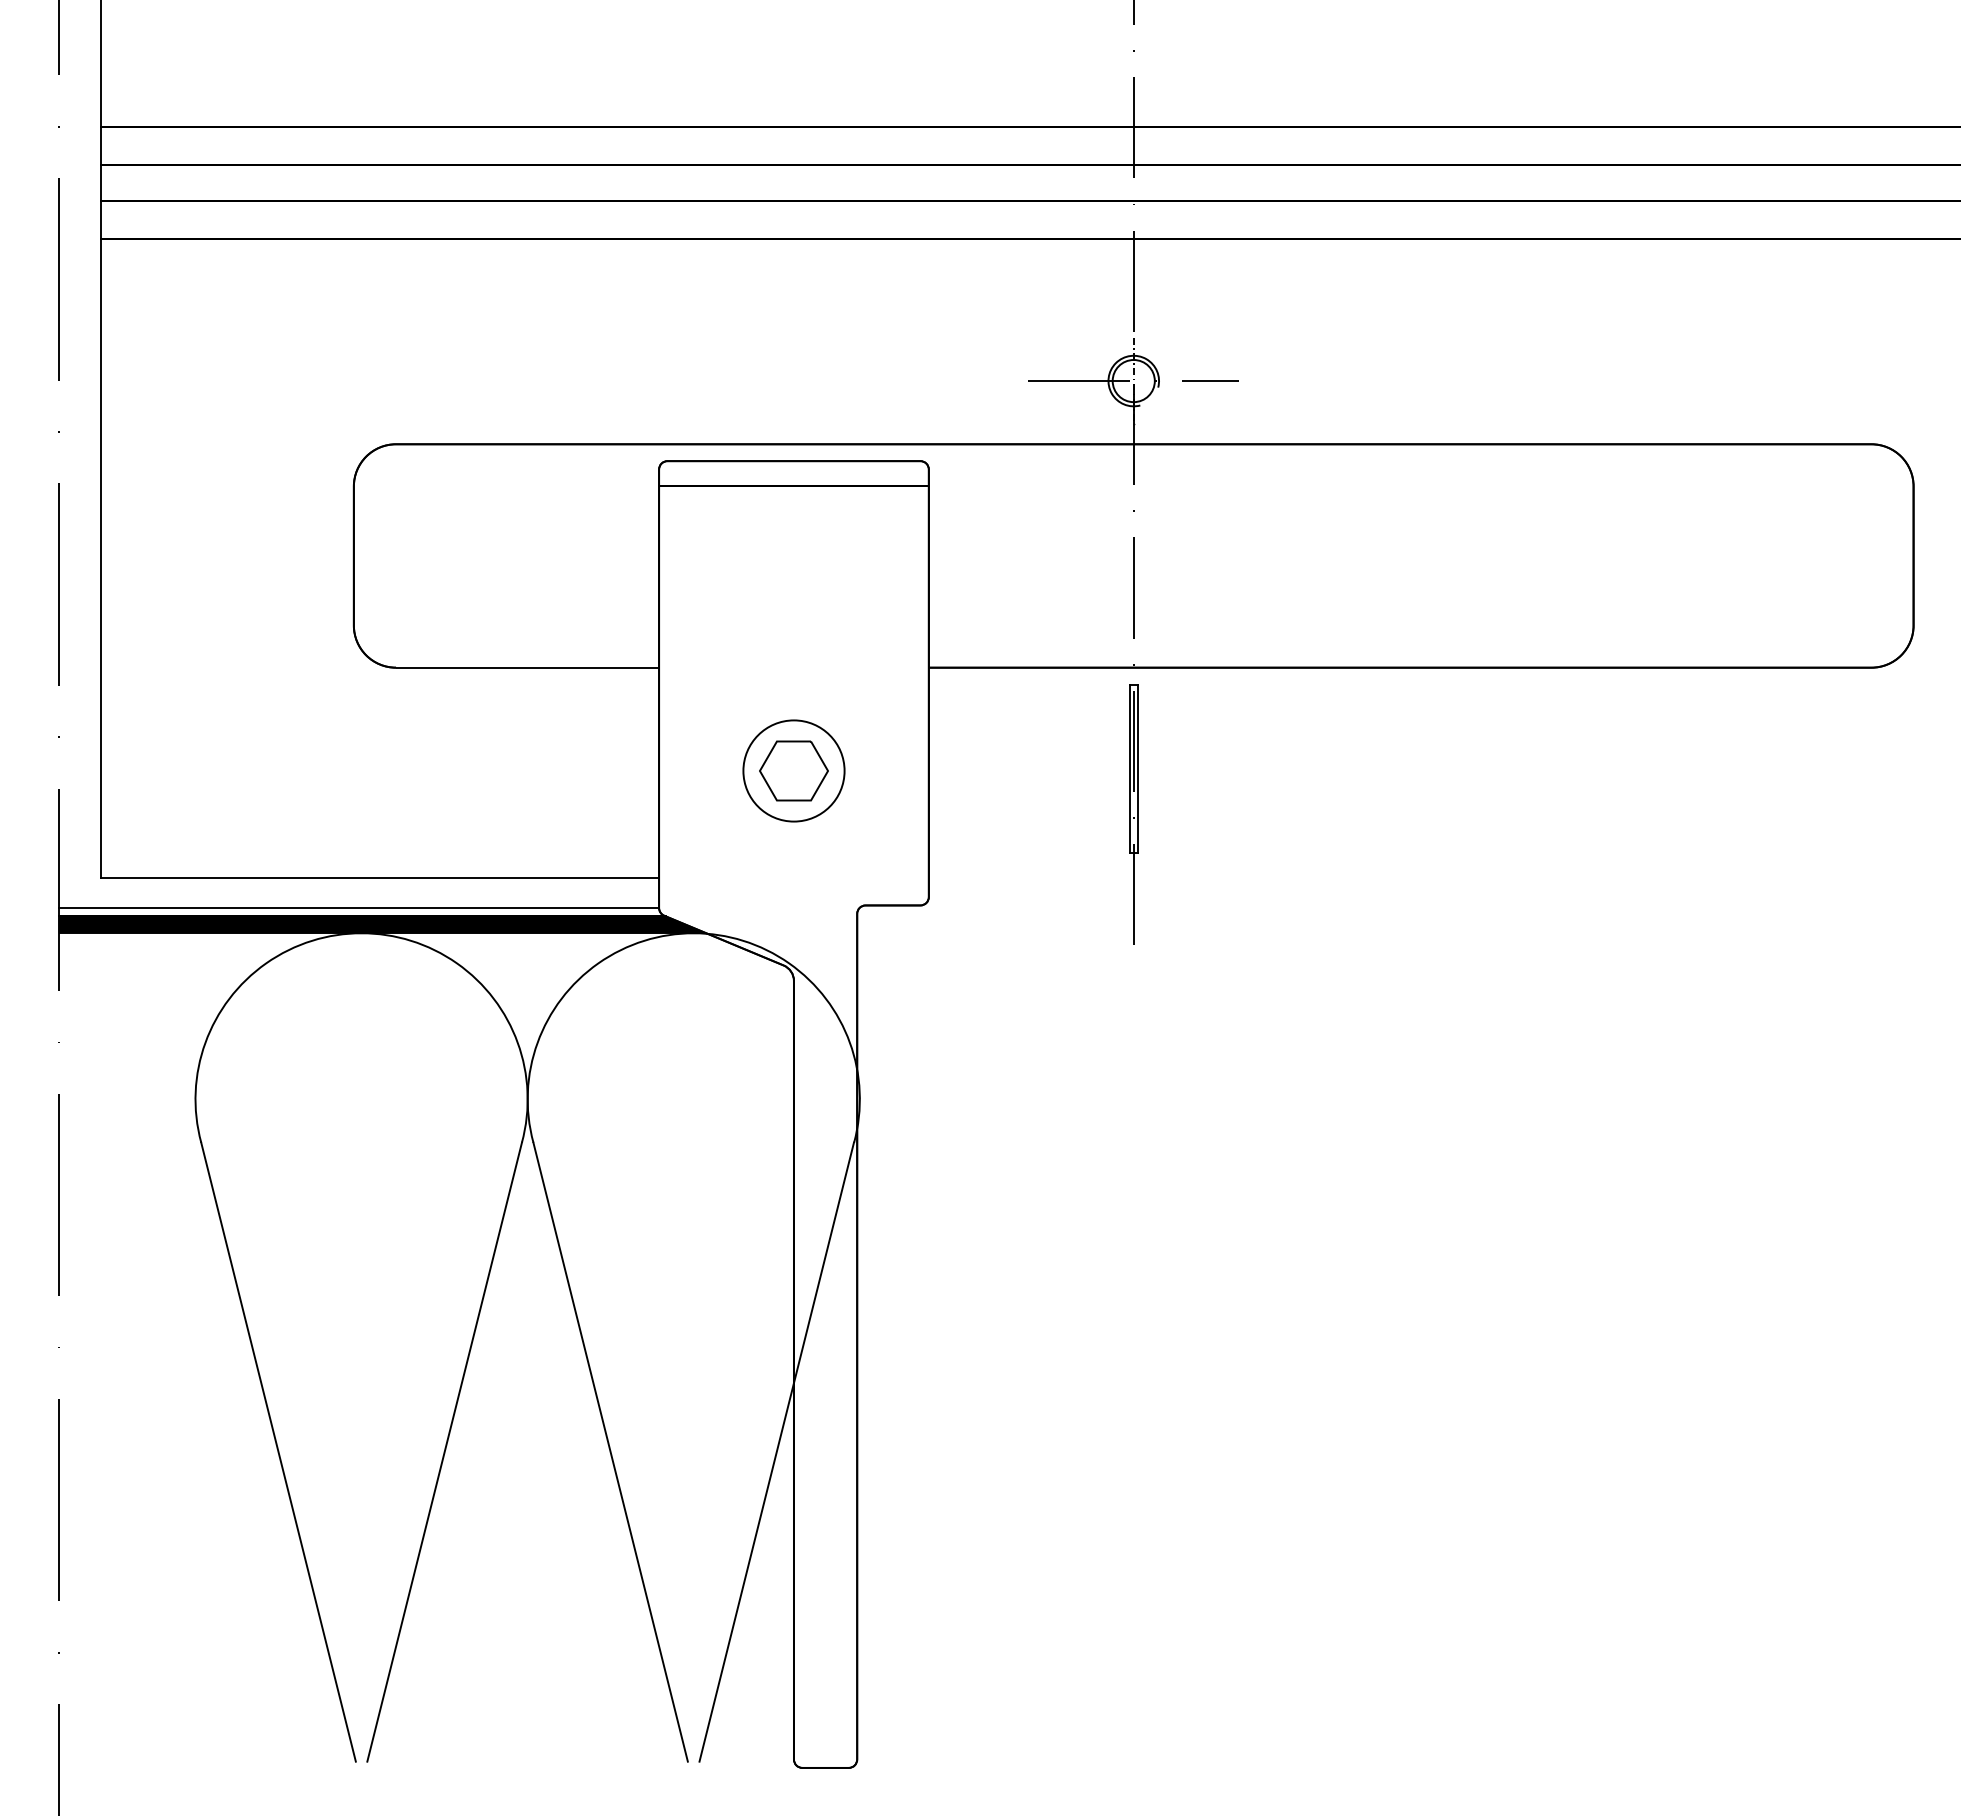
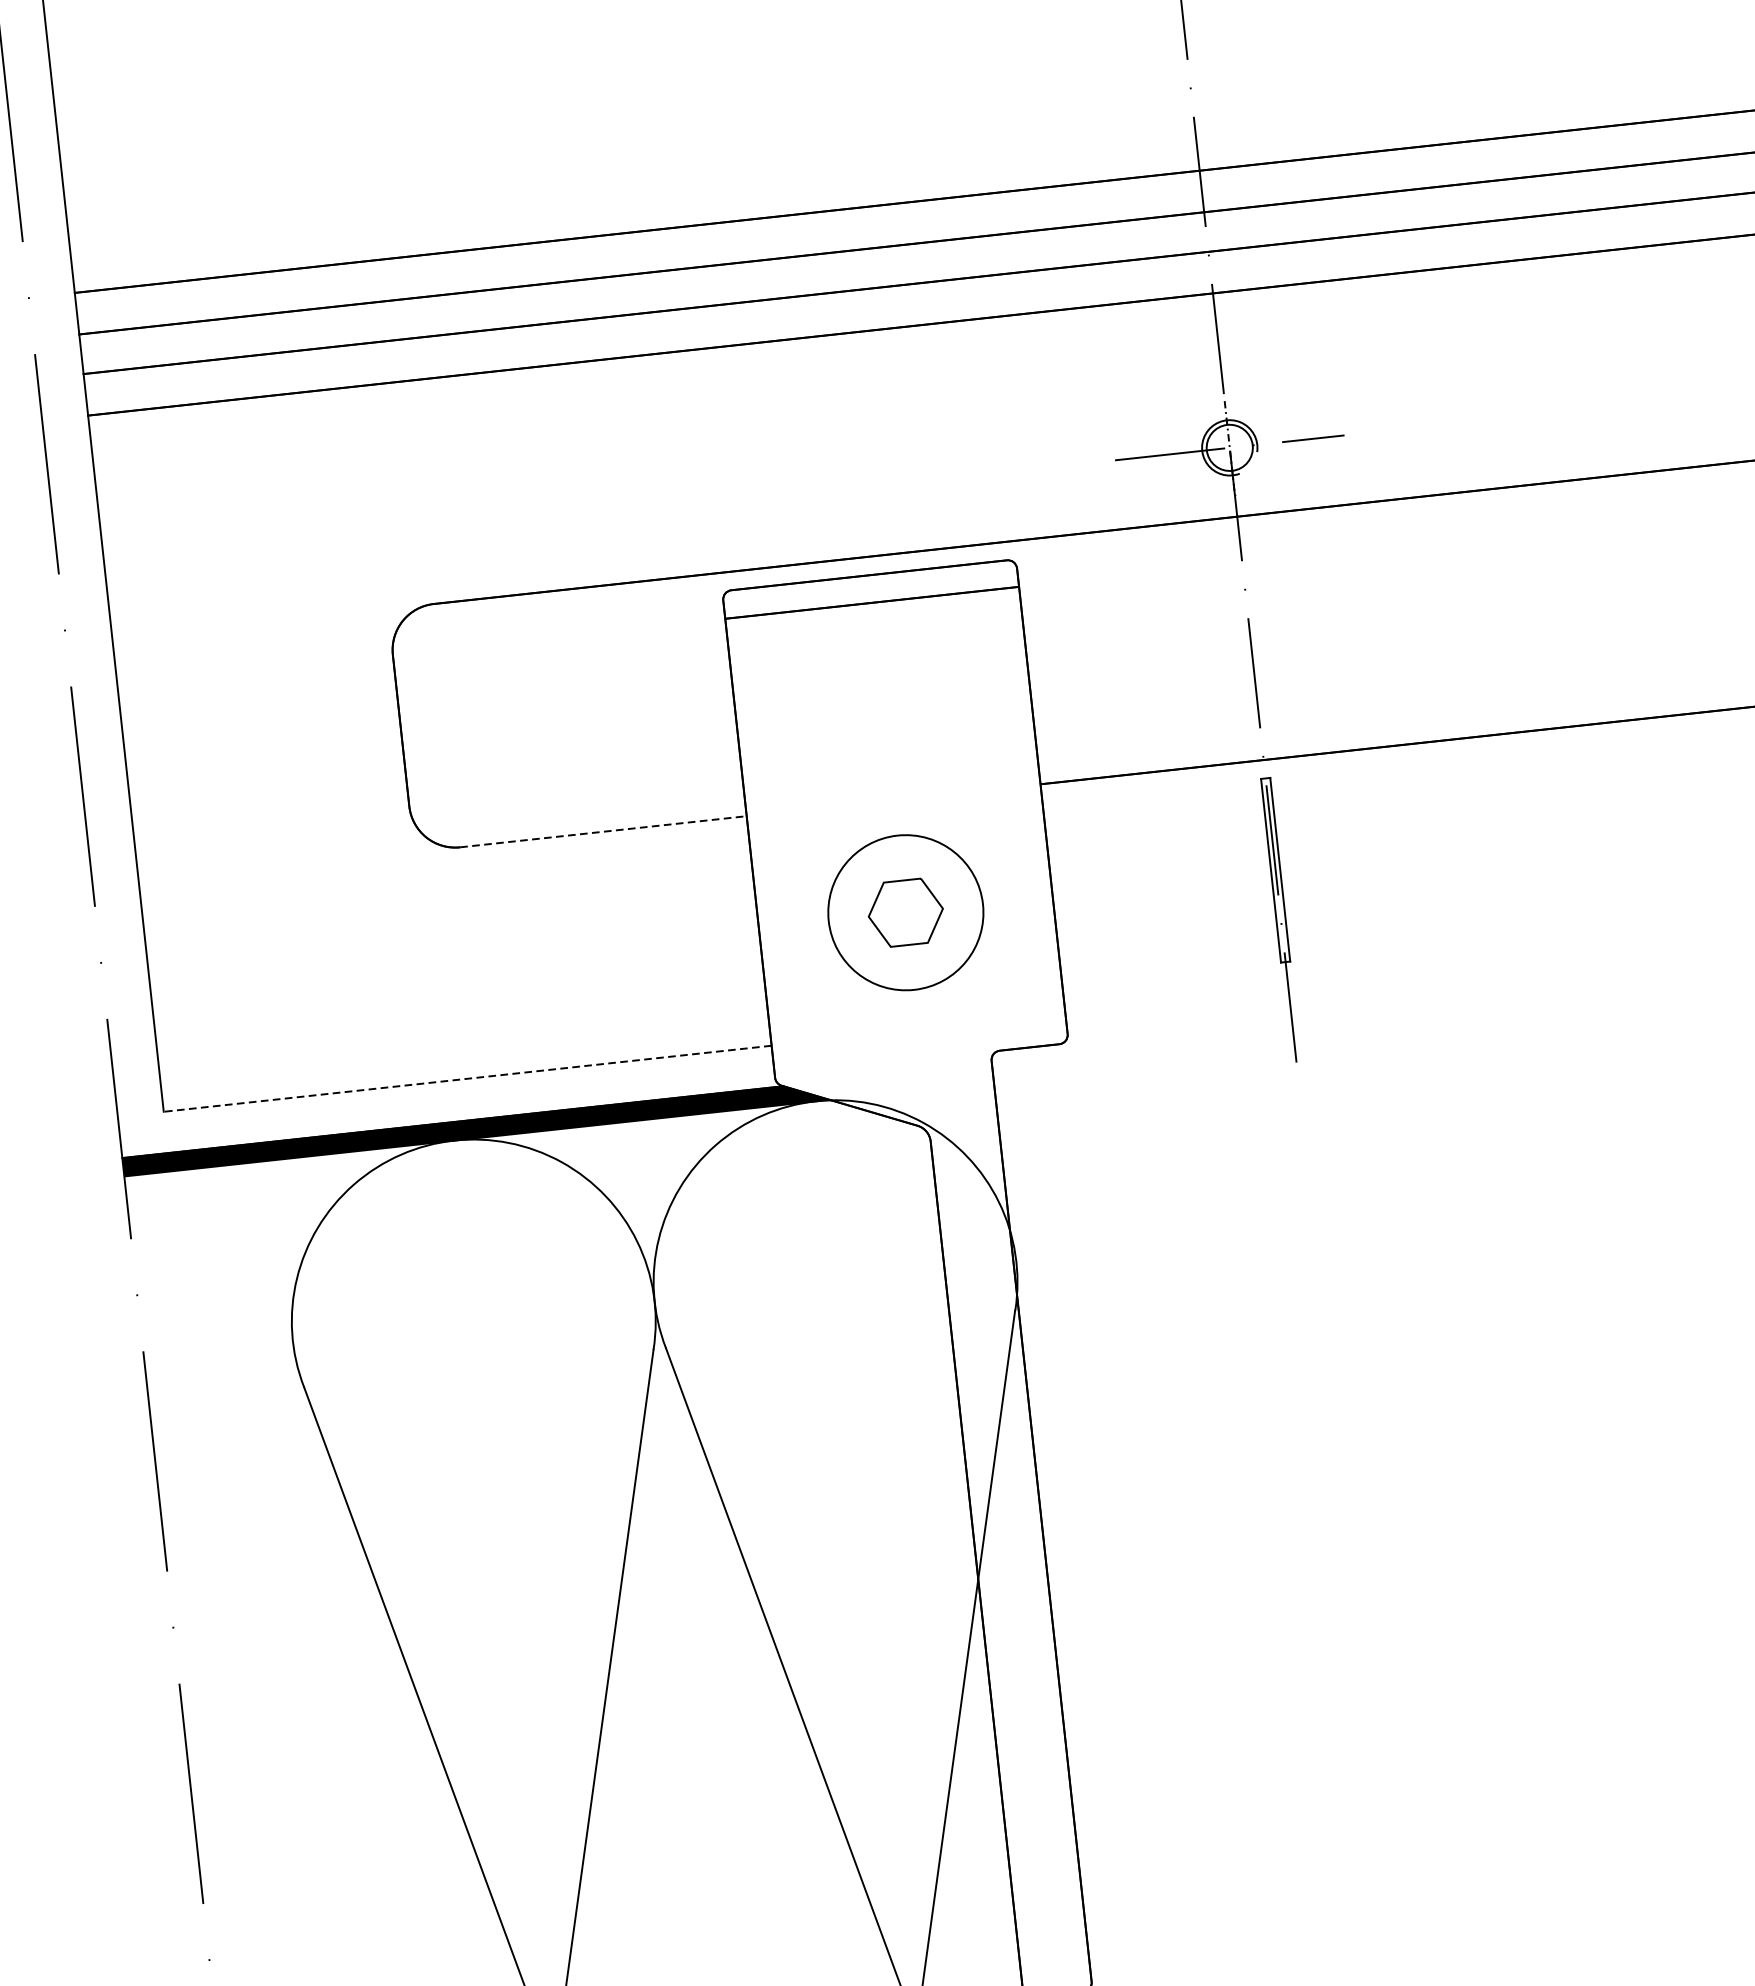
line: (527, 667) -> (603, 831), solid -> dashed
circle: (793, 770) -> (905, 912), size x1.4
line: (379, 878) -> (467, 1078), solid -> dashed
line: (358, 907) -> (447, 1112), removed

